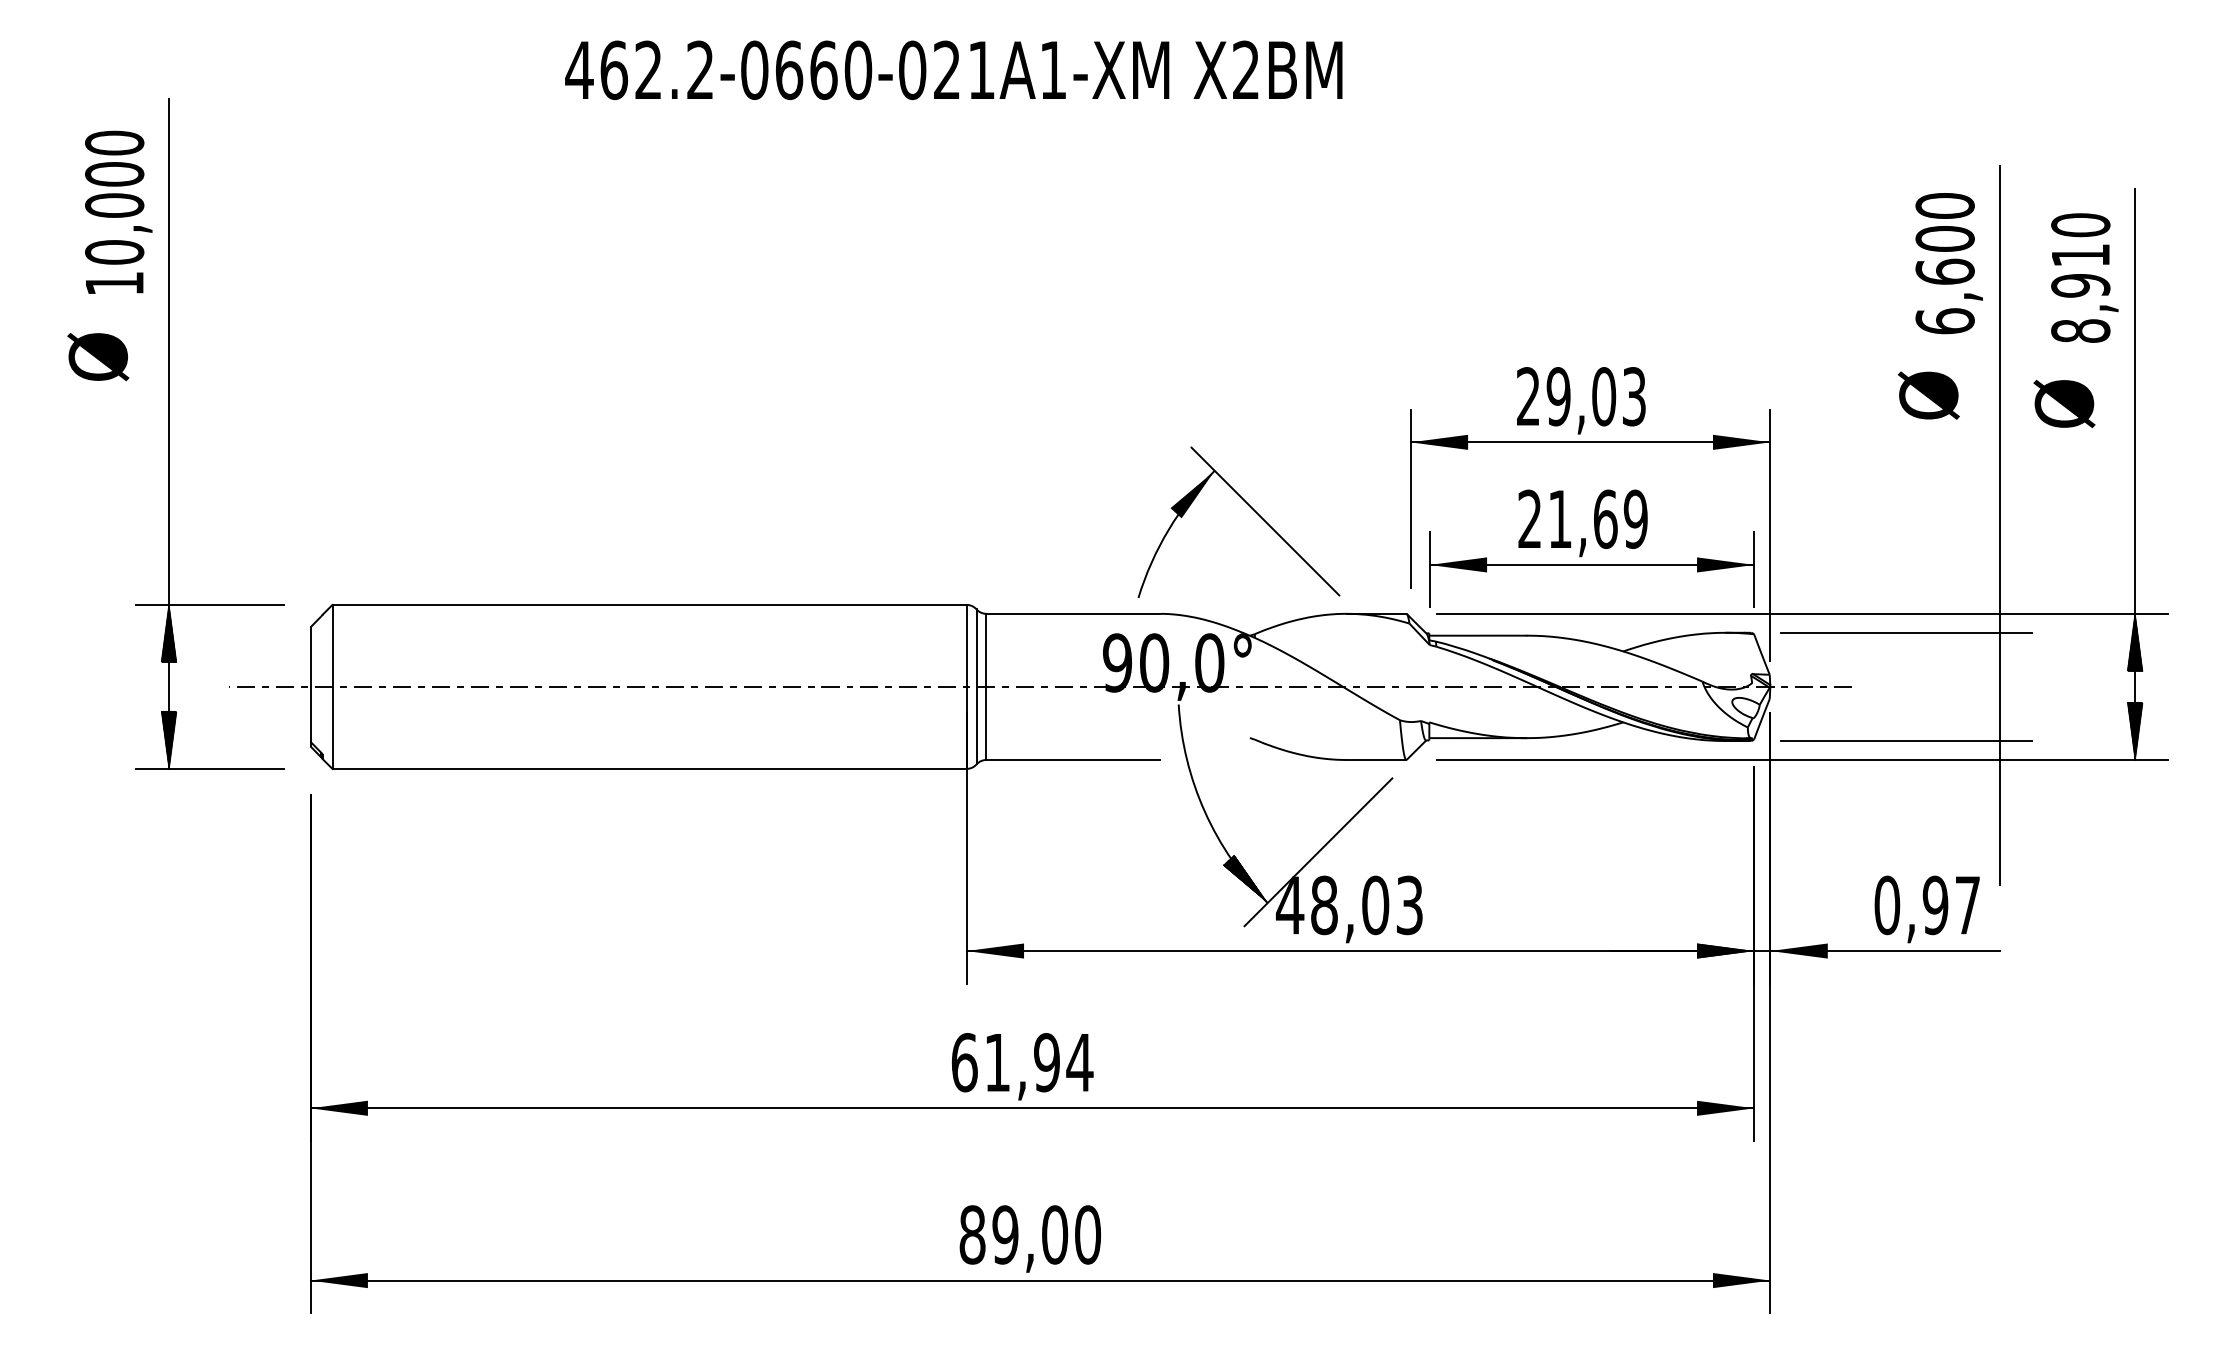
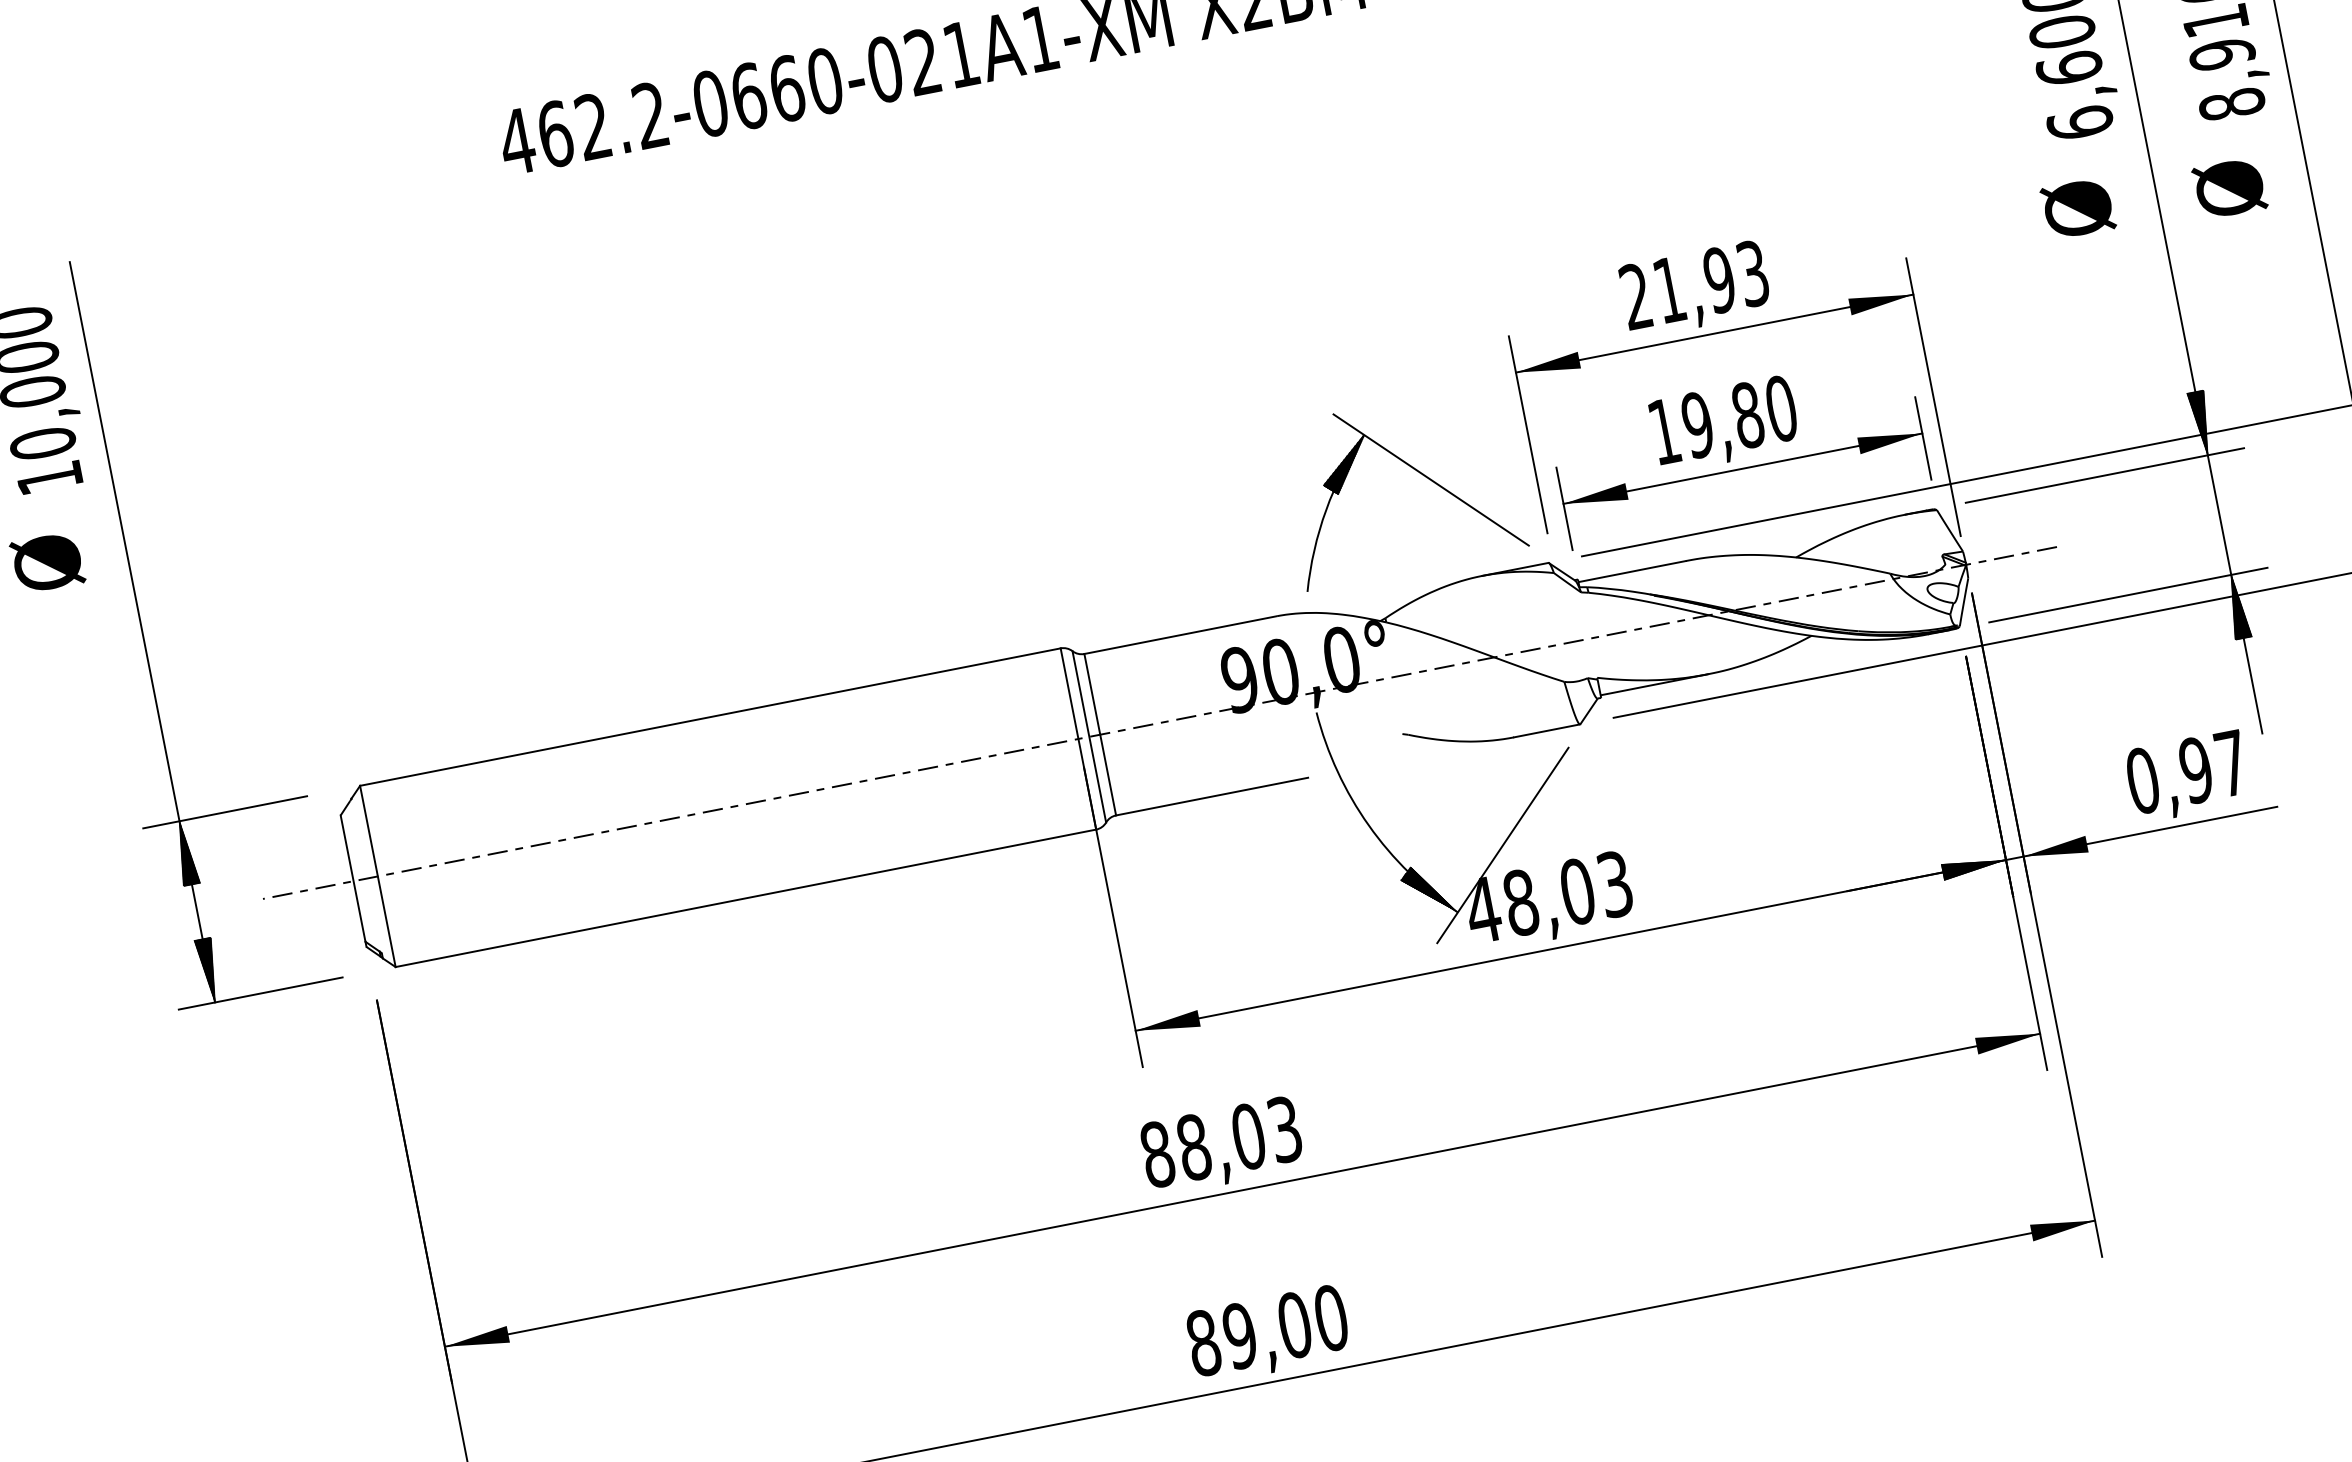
text: (1581, 396) -> (1694, 284), 29,03 -> 21,93
part: (1251, 508) -> (1413, 468), moved
text: (1582, 519) -> (1722, 420), 21,69 -> 19,80
hatch: (1999, 603) -> (2201, 422), added
hatch: (1999, 769) -> (2237, 606), added
text: (1022, 1062) -> (1221, 1141), 61,94 -> 88,03

